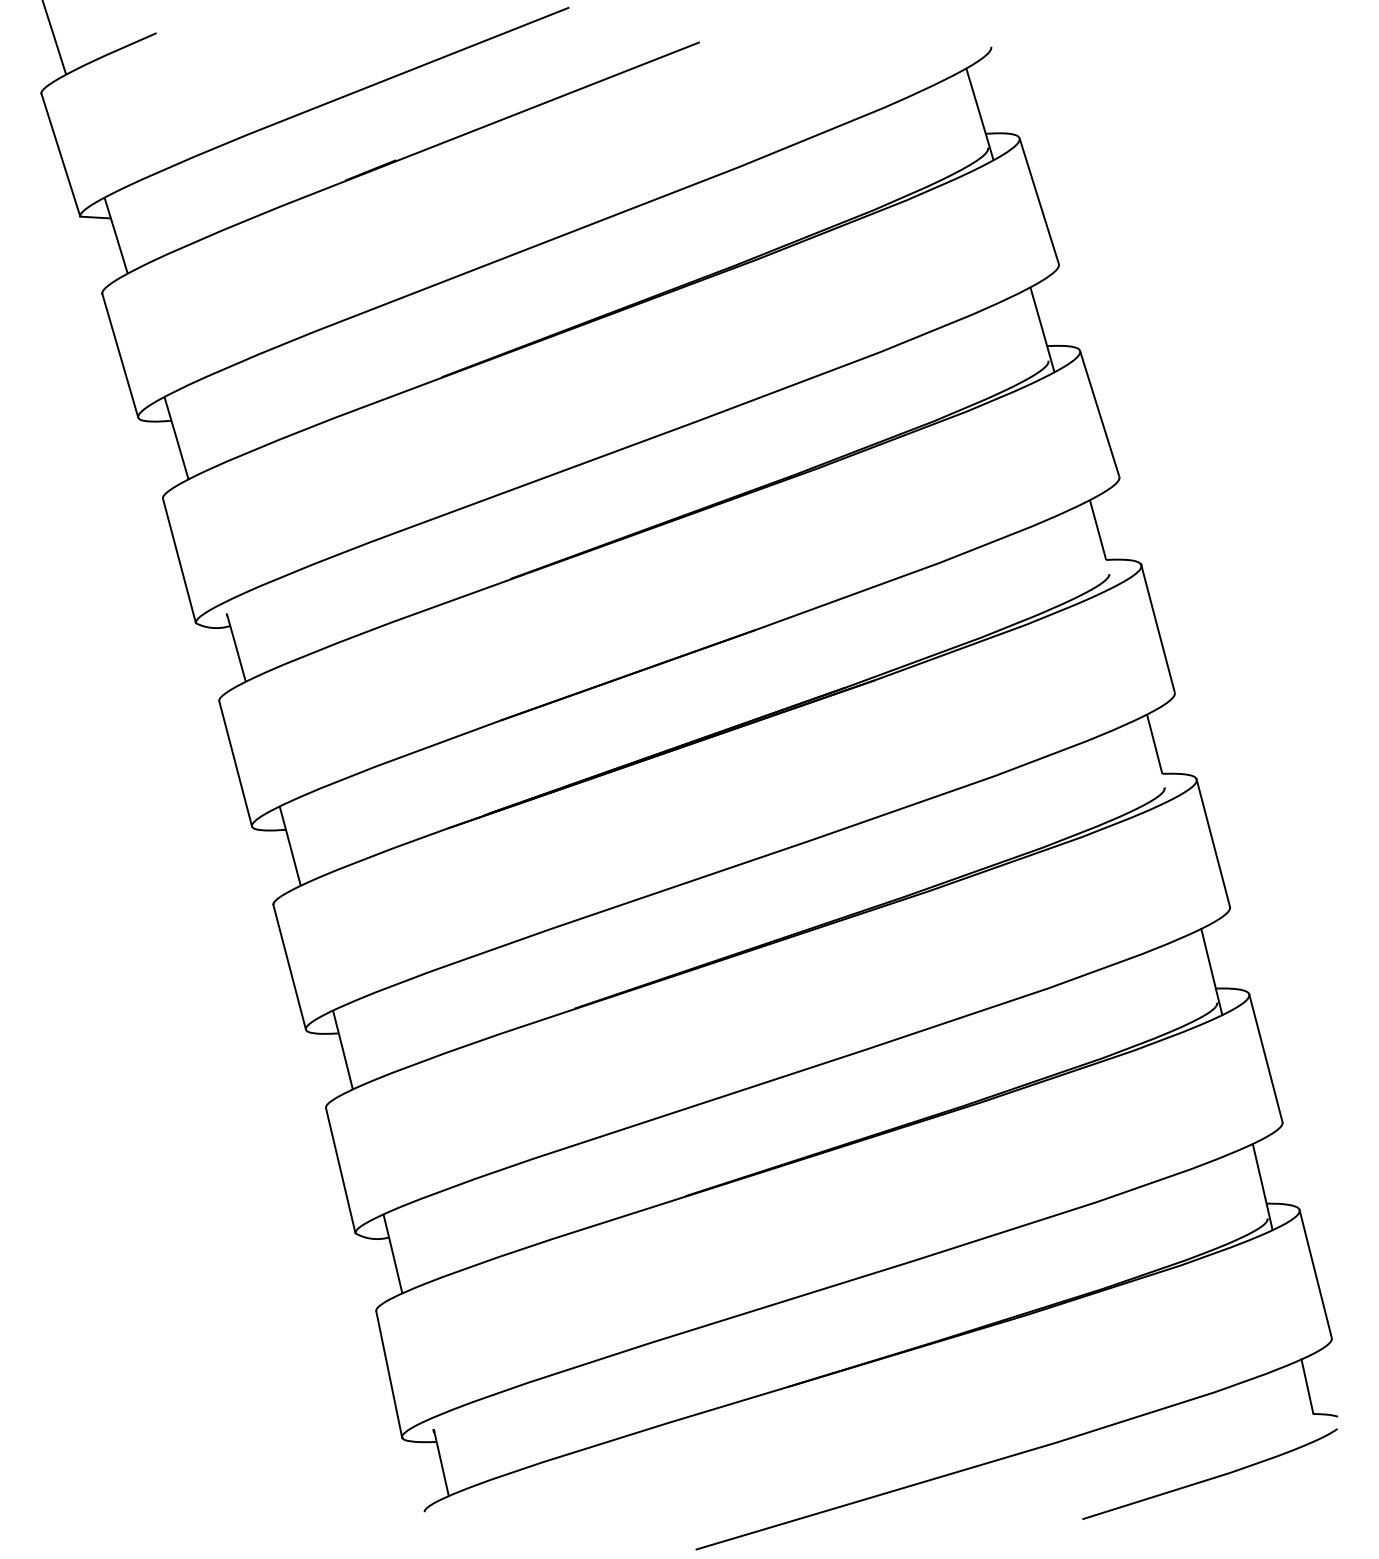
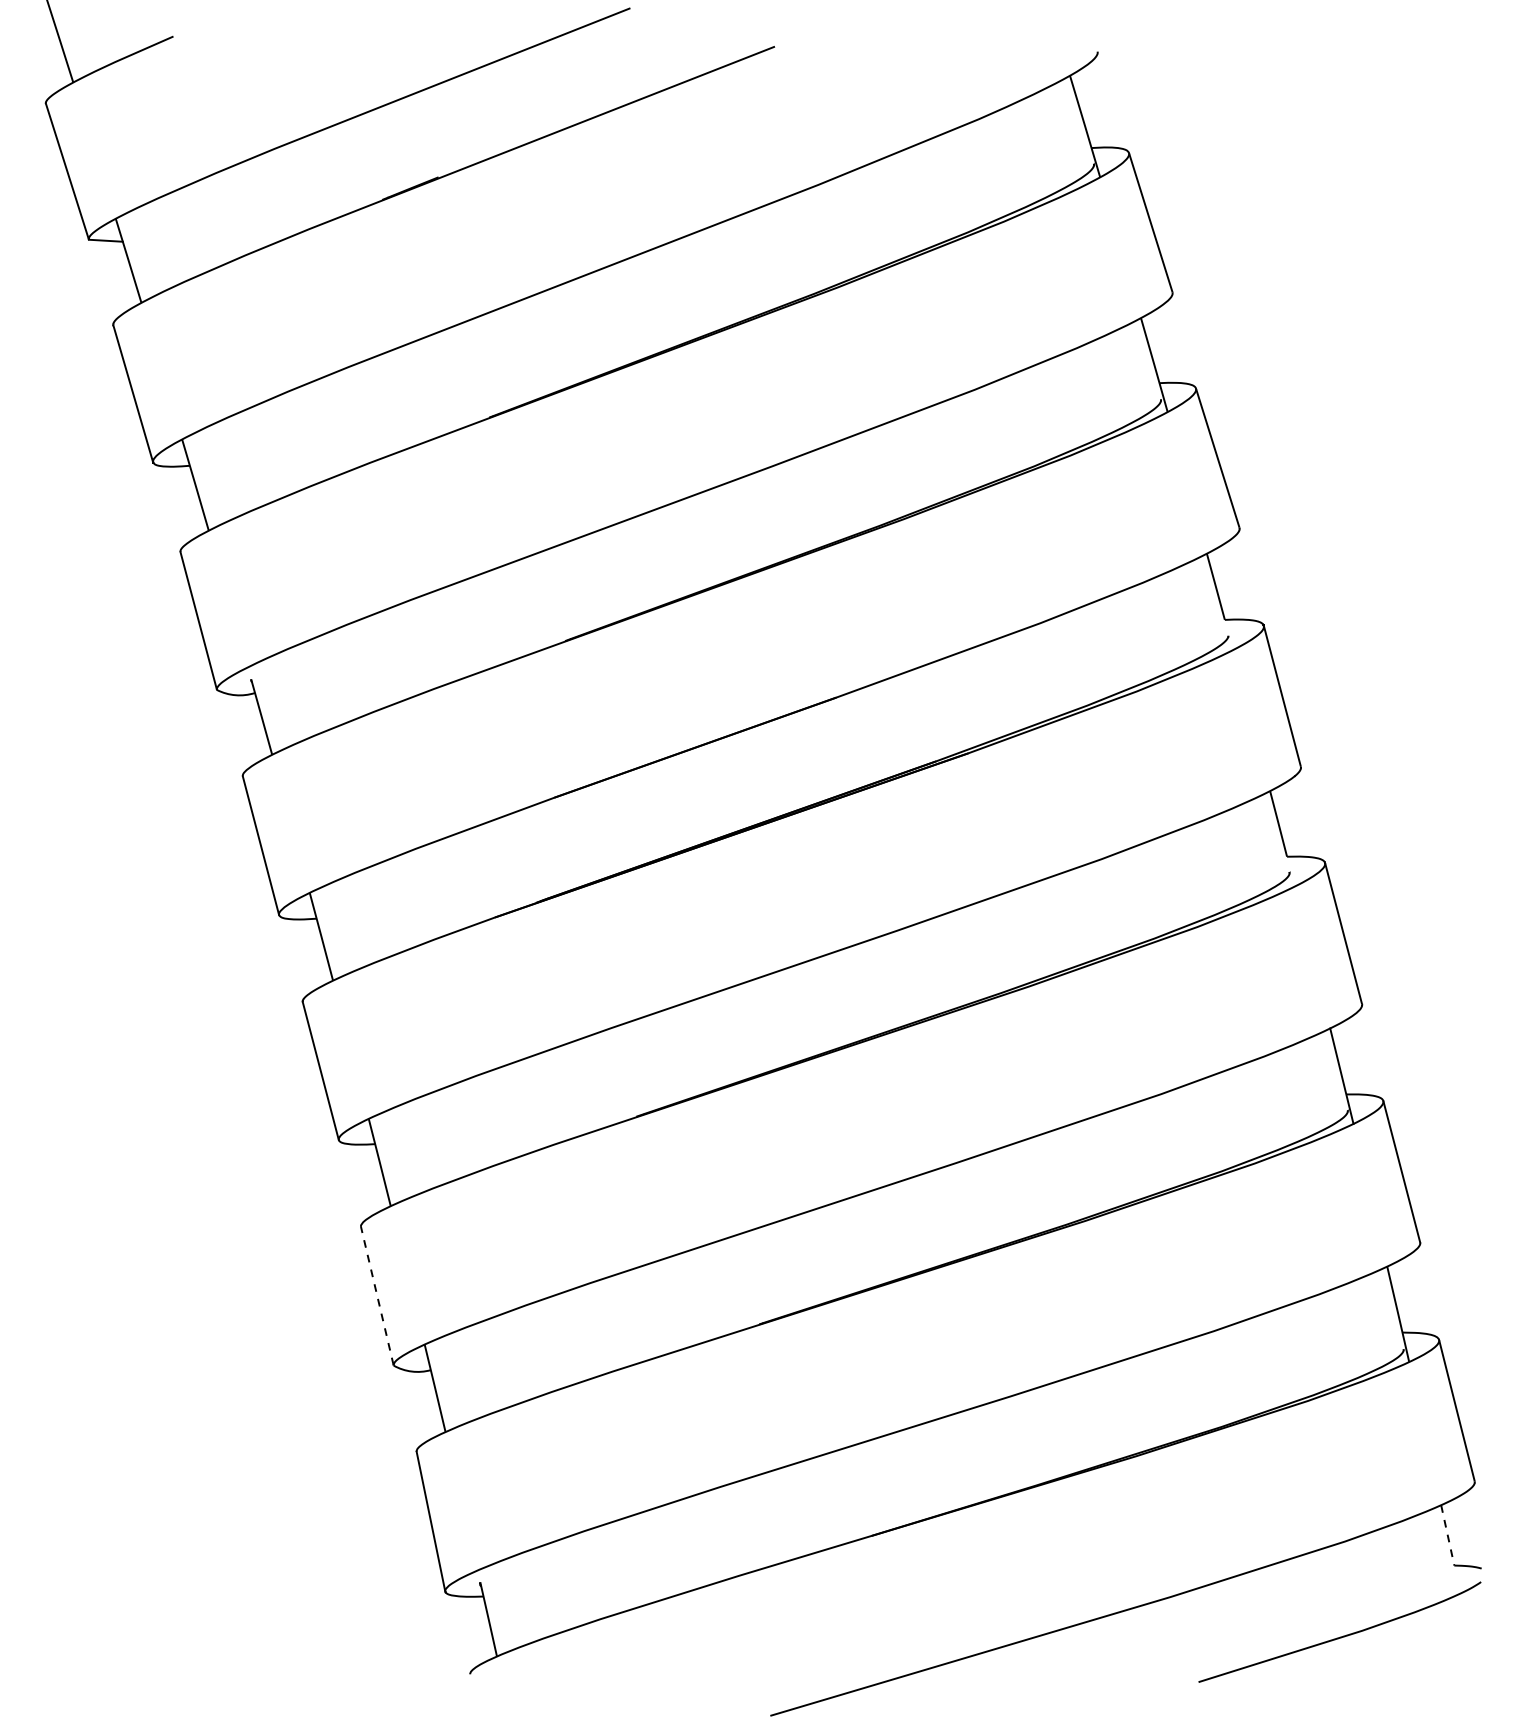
line: (340, 1170) -> (377, 1295), solid -> dashed
line: (1307, 1386) -> (1447, 1535), solid -> dashed

